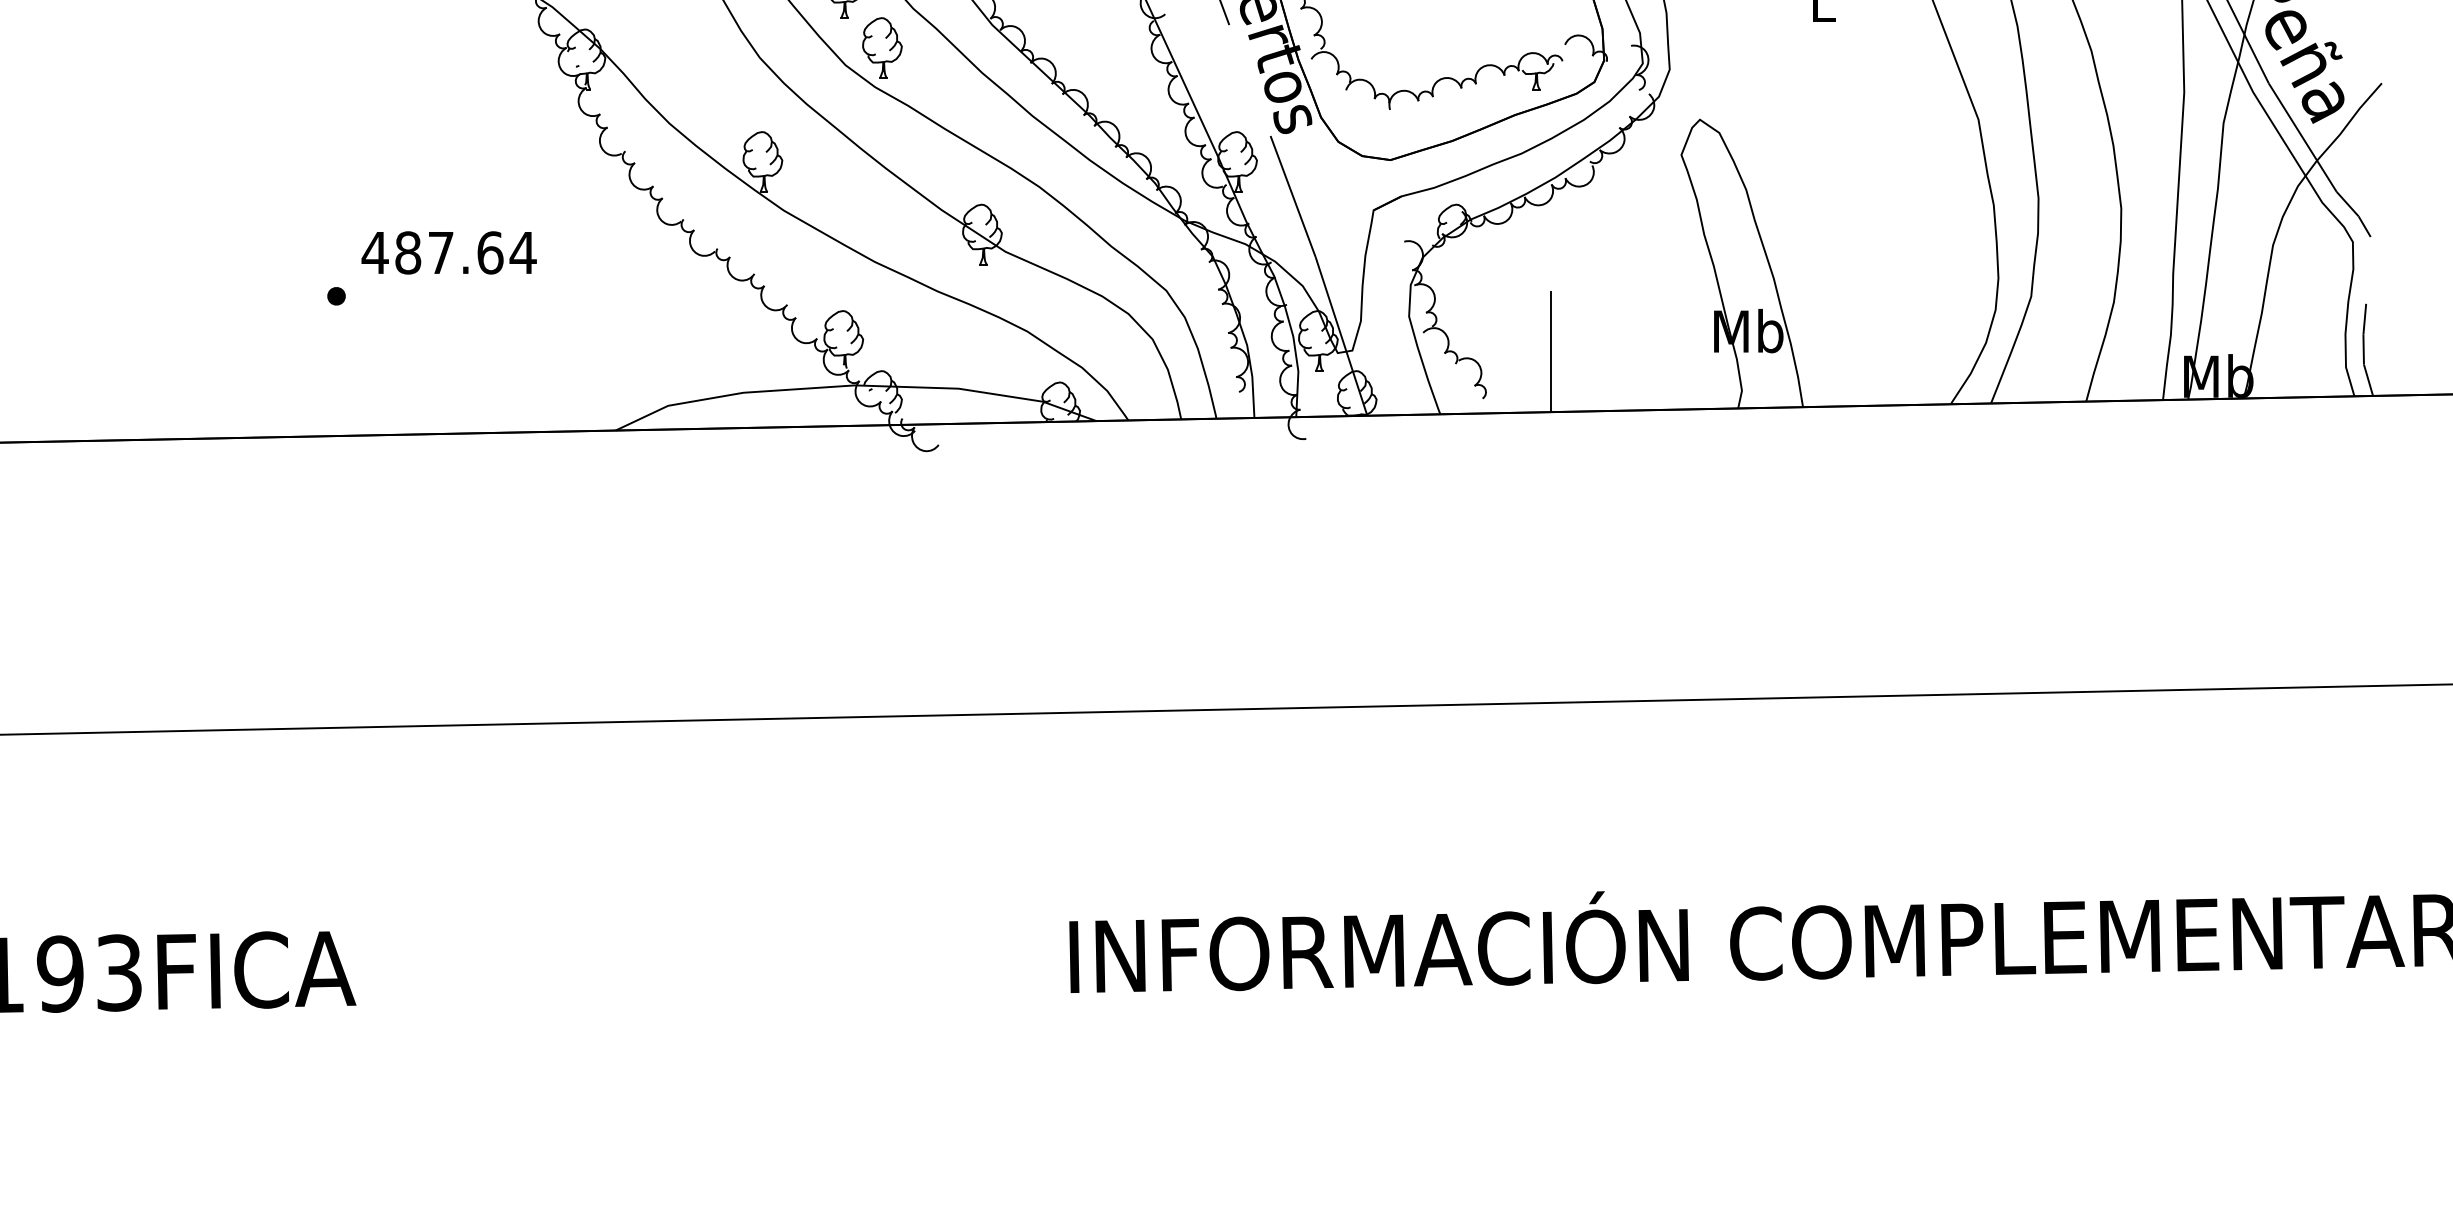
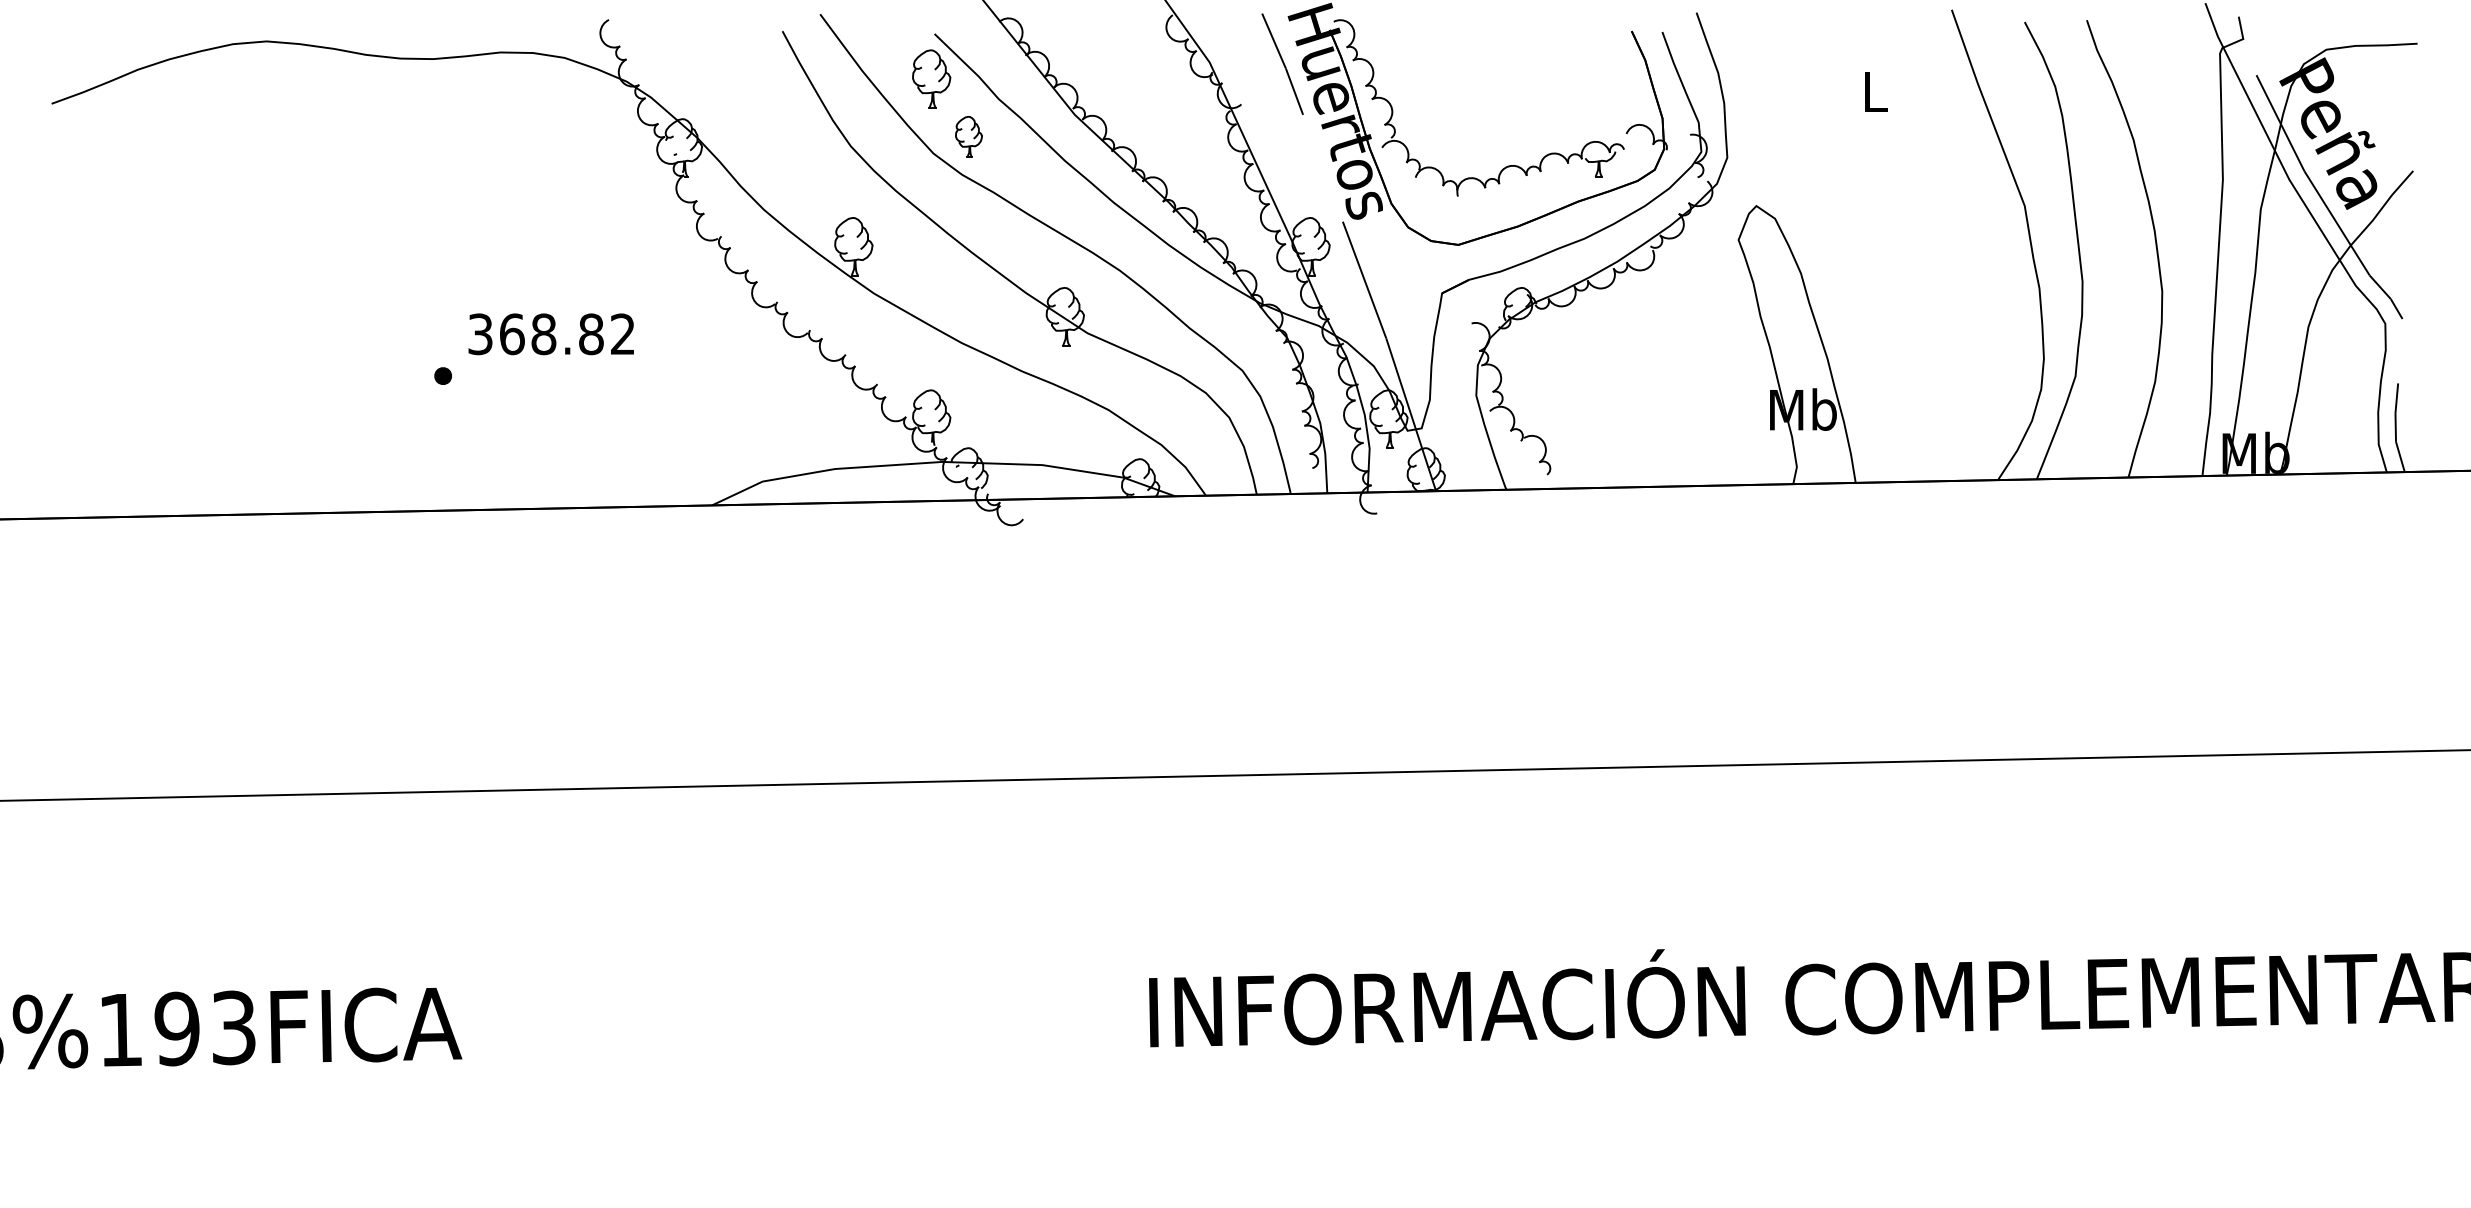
part: (881, 47) -> (968, 136), size x0.7
text: (448, 253) -> (551, 334), 487.64 -> 368.82
line: (1551, 351) -> (1613, 429), removed

